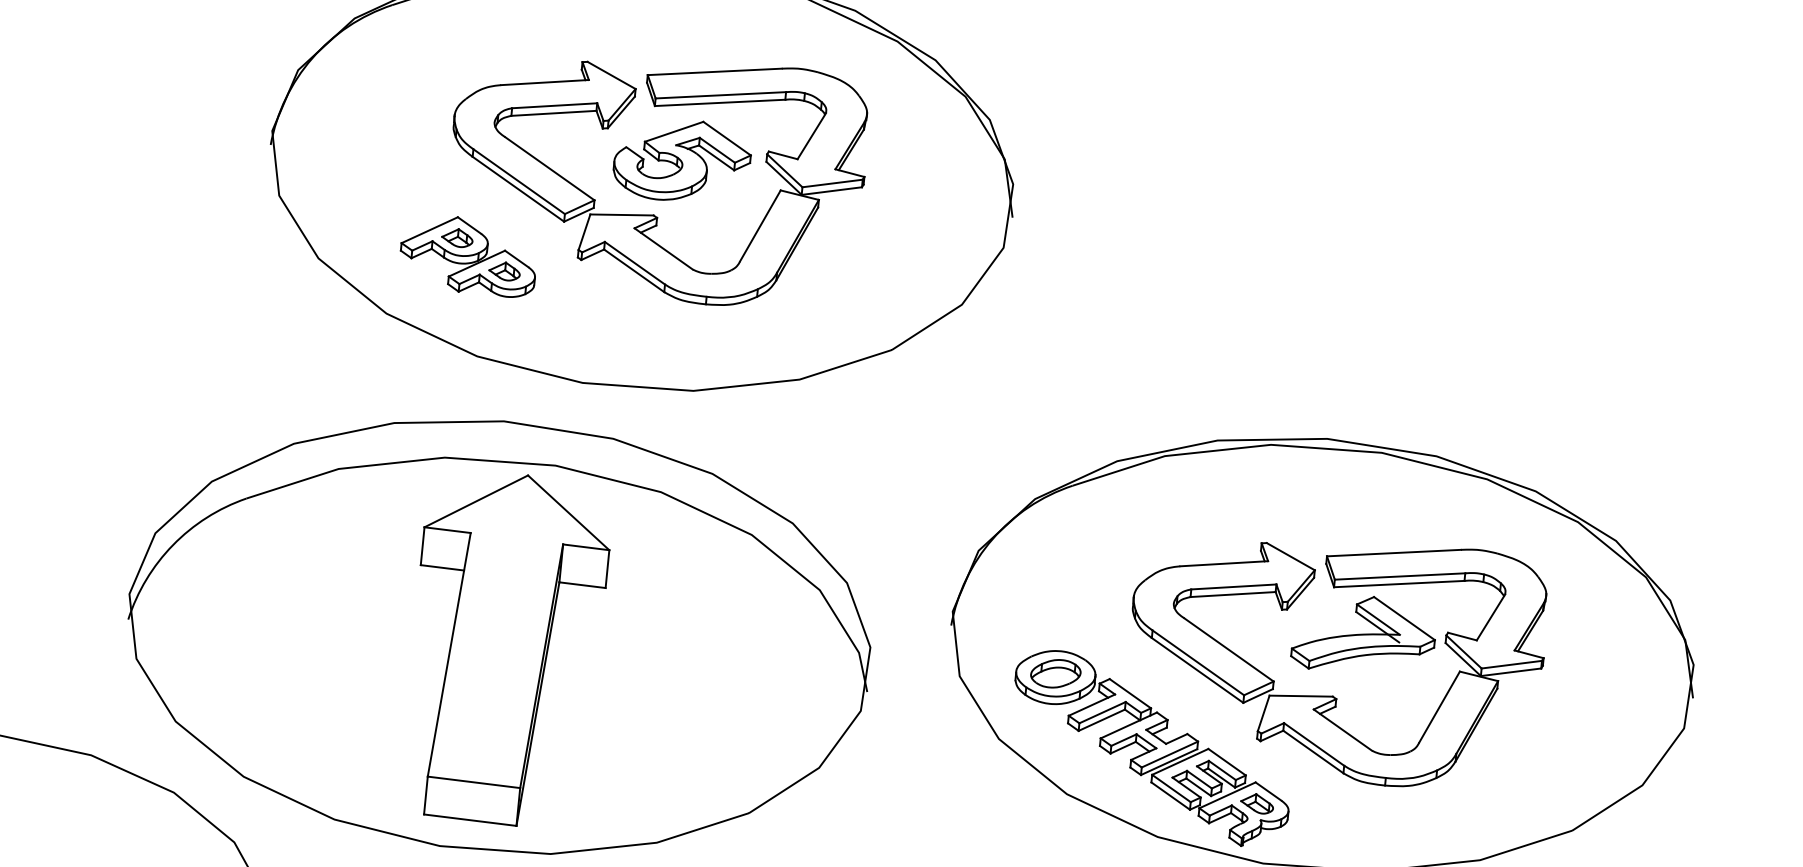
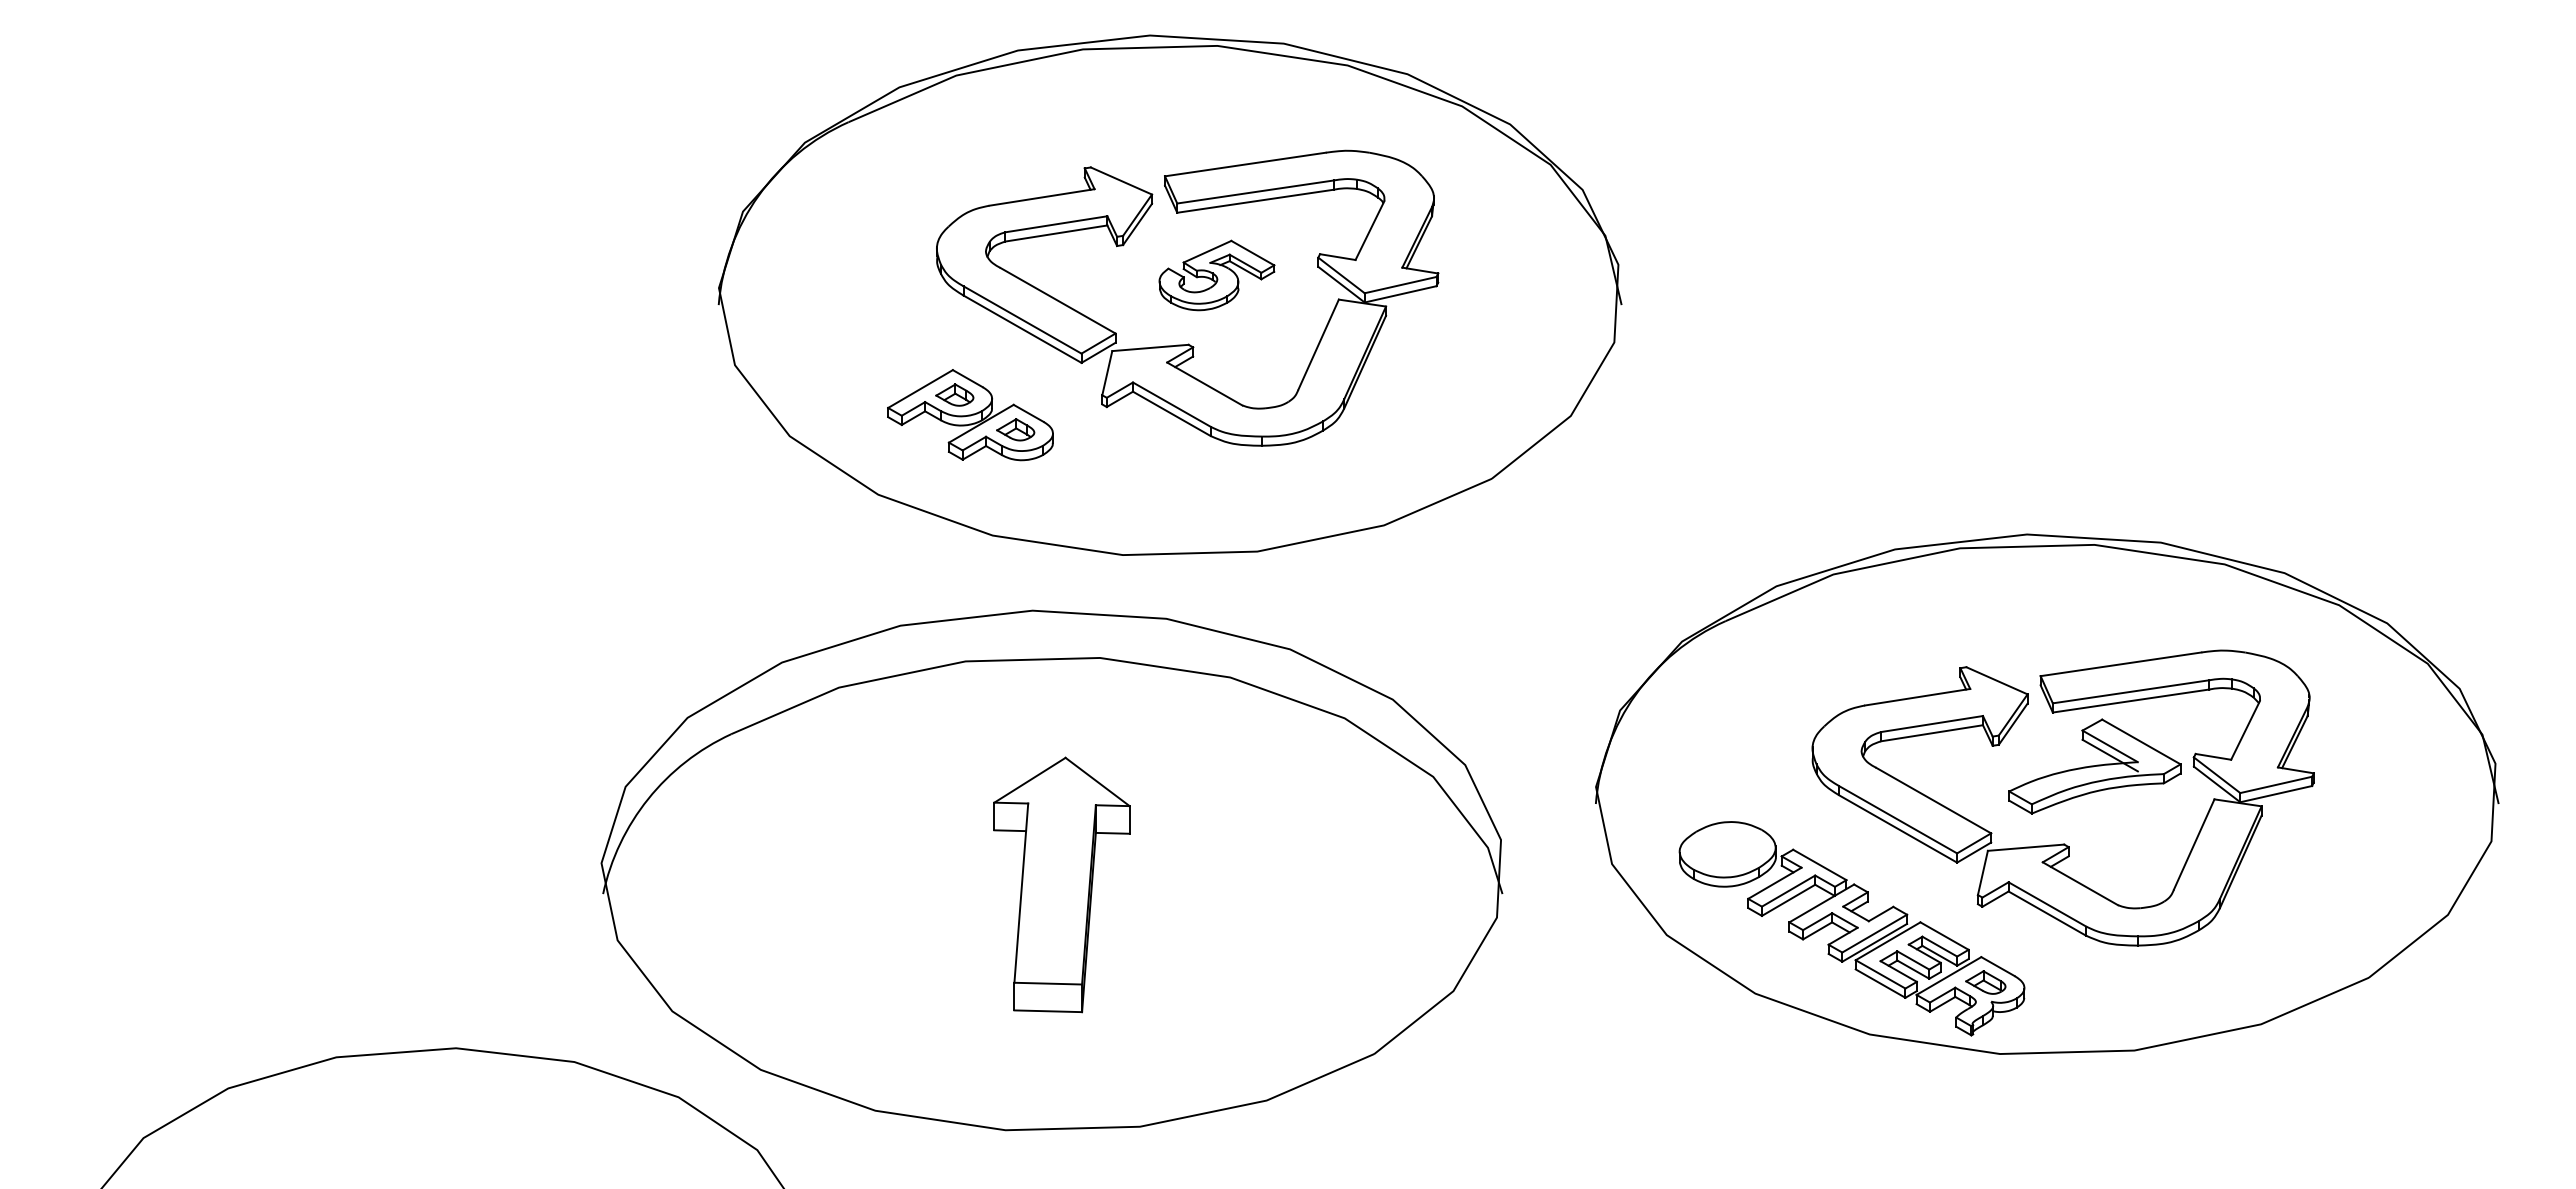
part: (682, 160) -> (1216, 275), size x0.7
part: (505, 648) -> (1061, 884), size x0.6
part: (1055, 673) -> (1727, 849), removed

